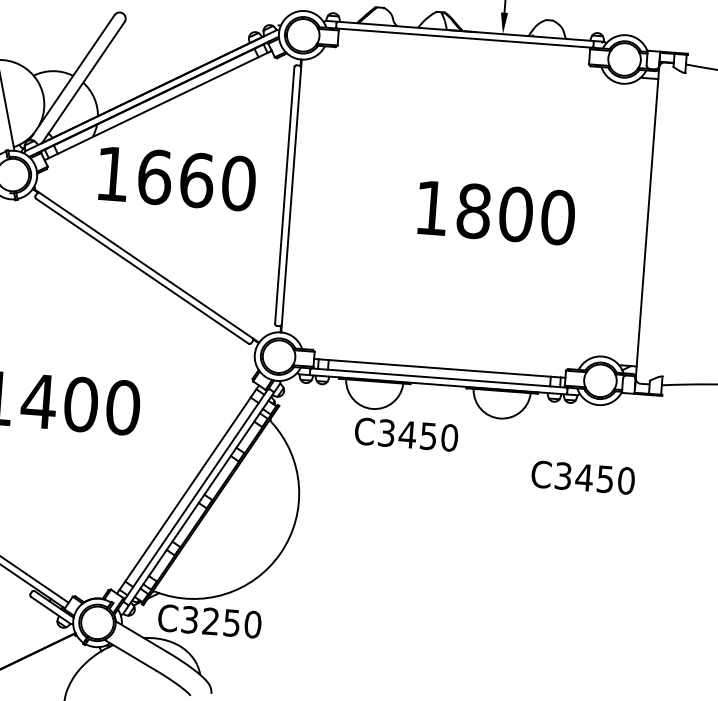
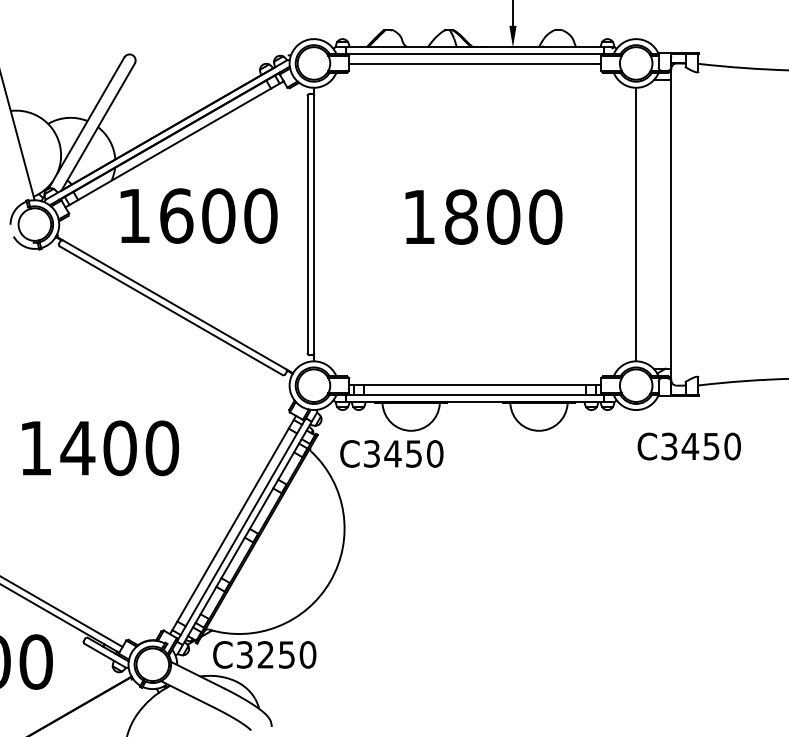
line: (464, 47) -> (475, 63), added
text: (196, 179) -> (218, 215), 1660 -> 1600
text: (496, 212) -> (483, 216), moved
line: (611, 220) -> (635, 224), added
text: (406, 434) -> (391, 453), moved
text: (582, 477) -> (688, 446), moved

